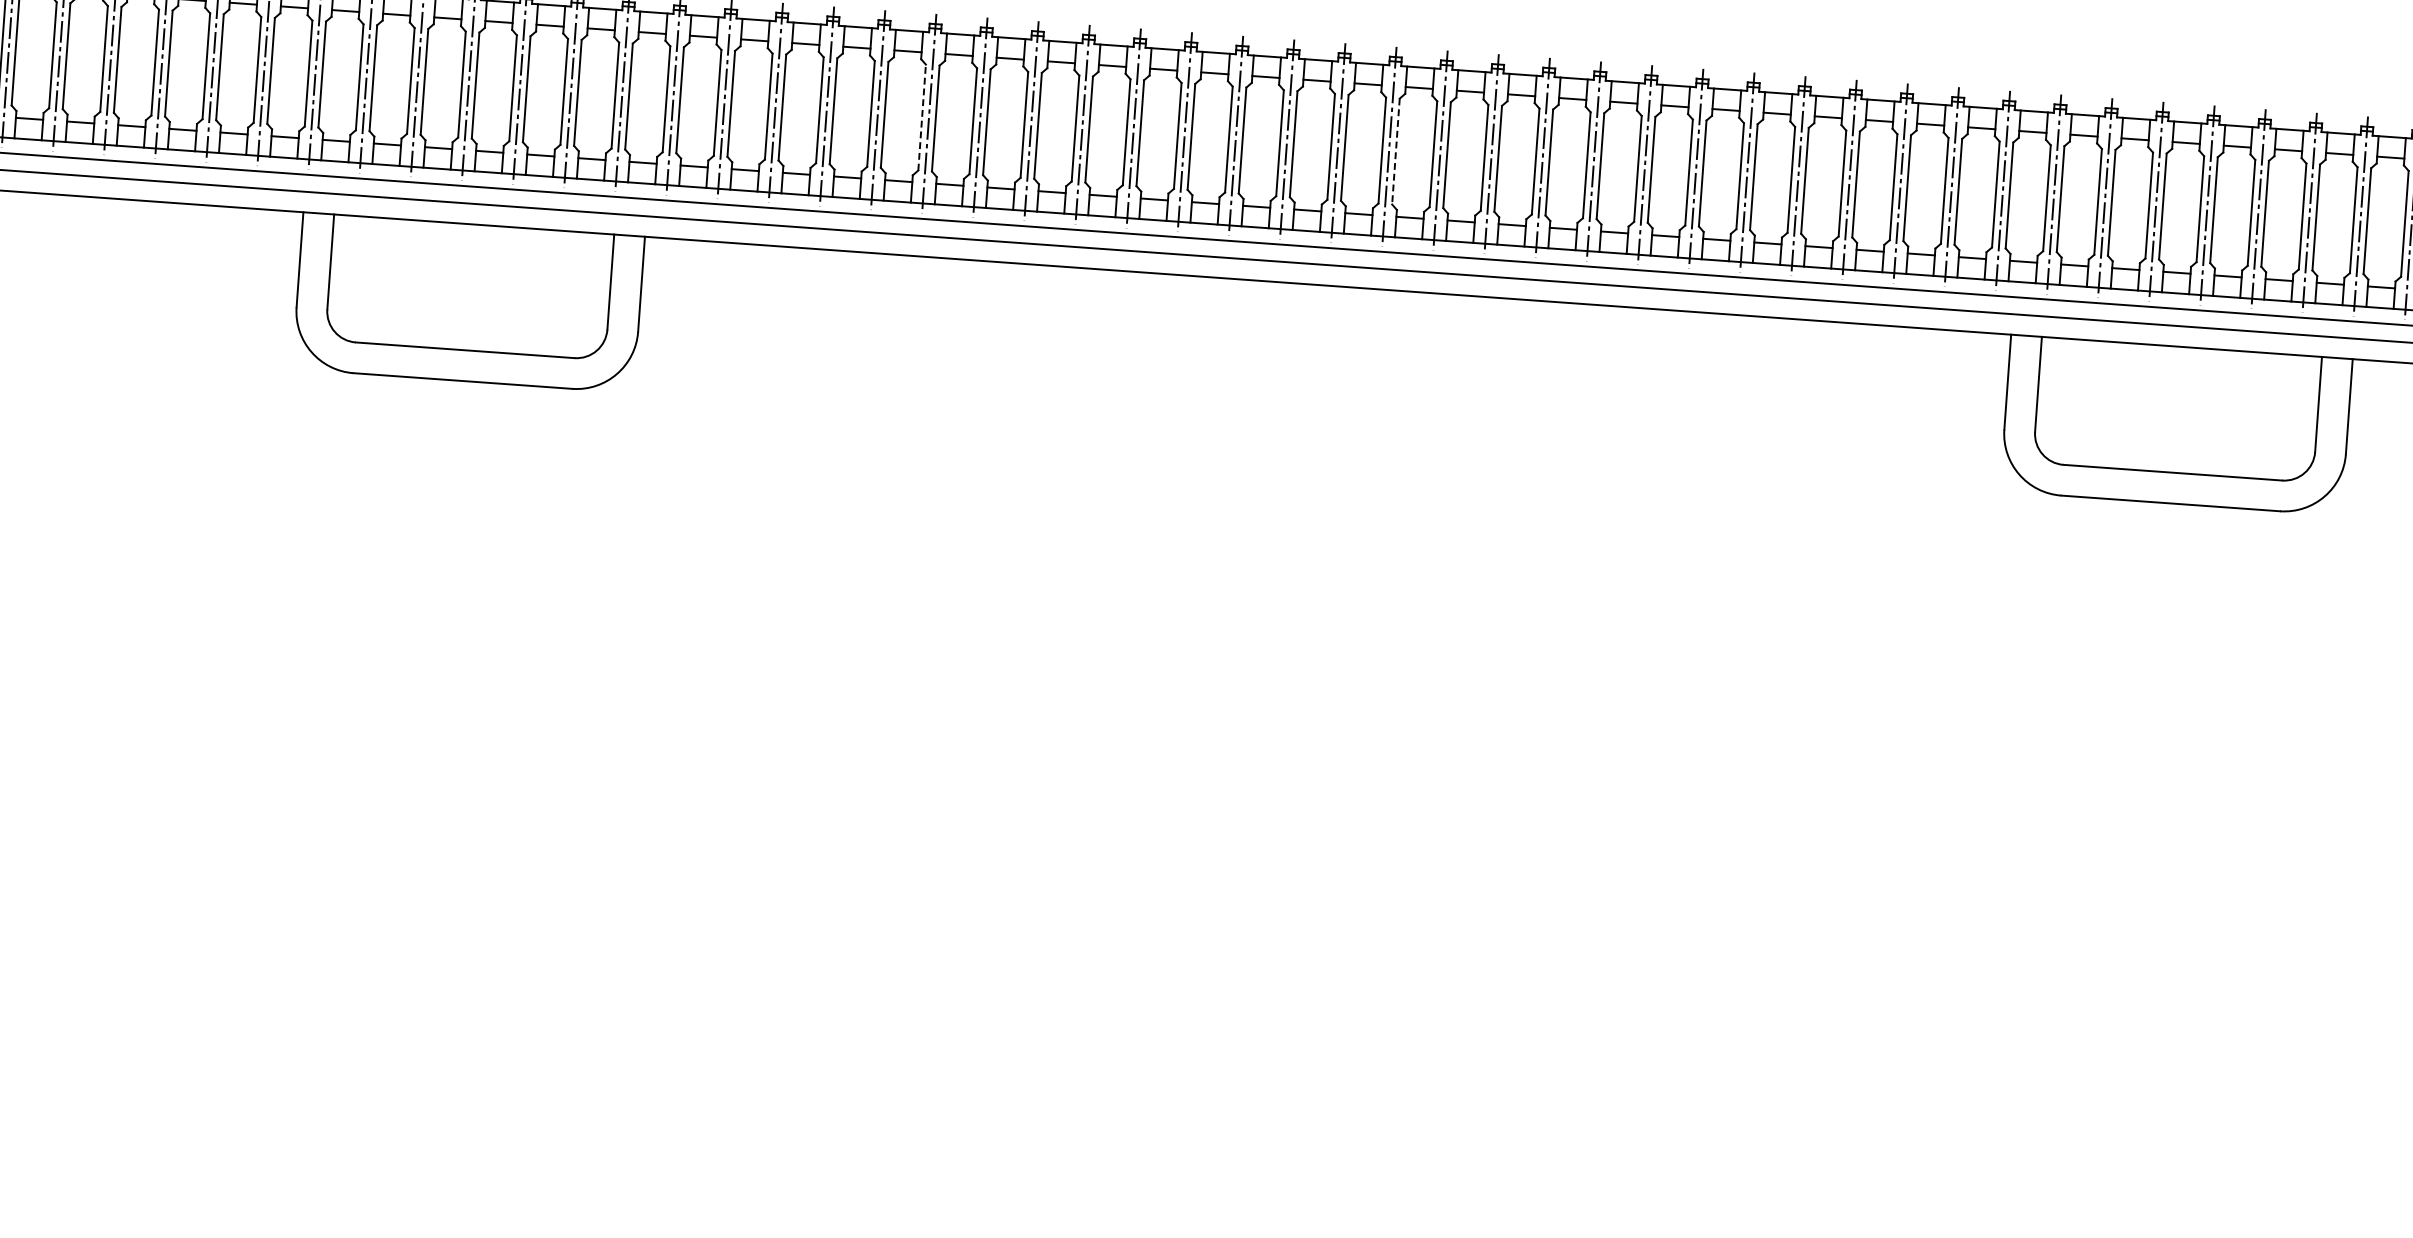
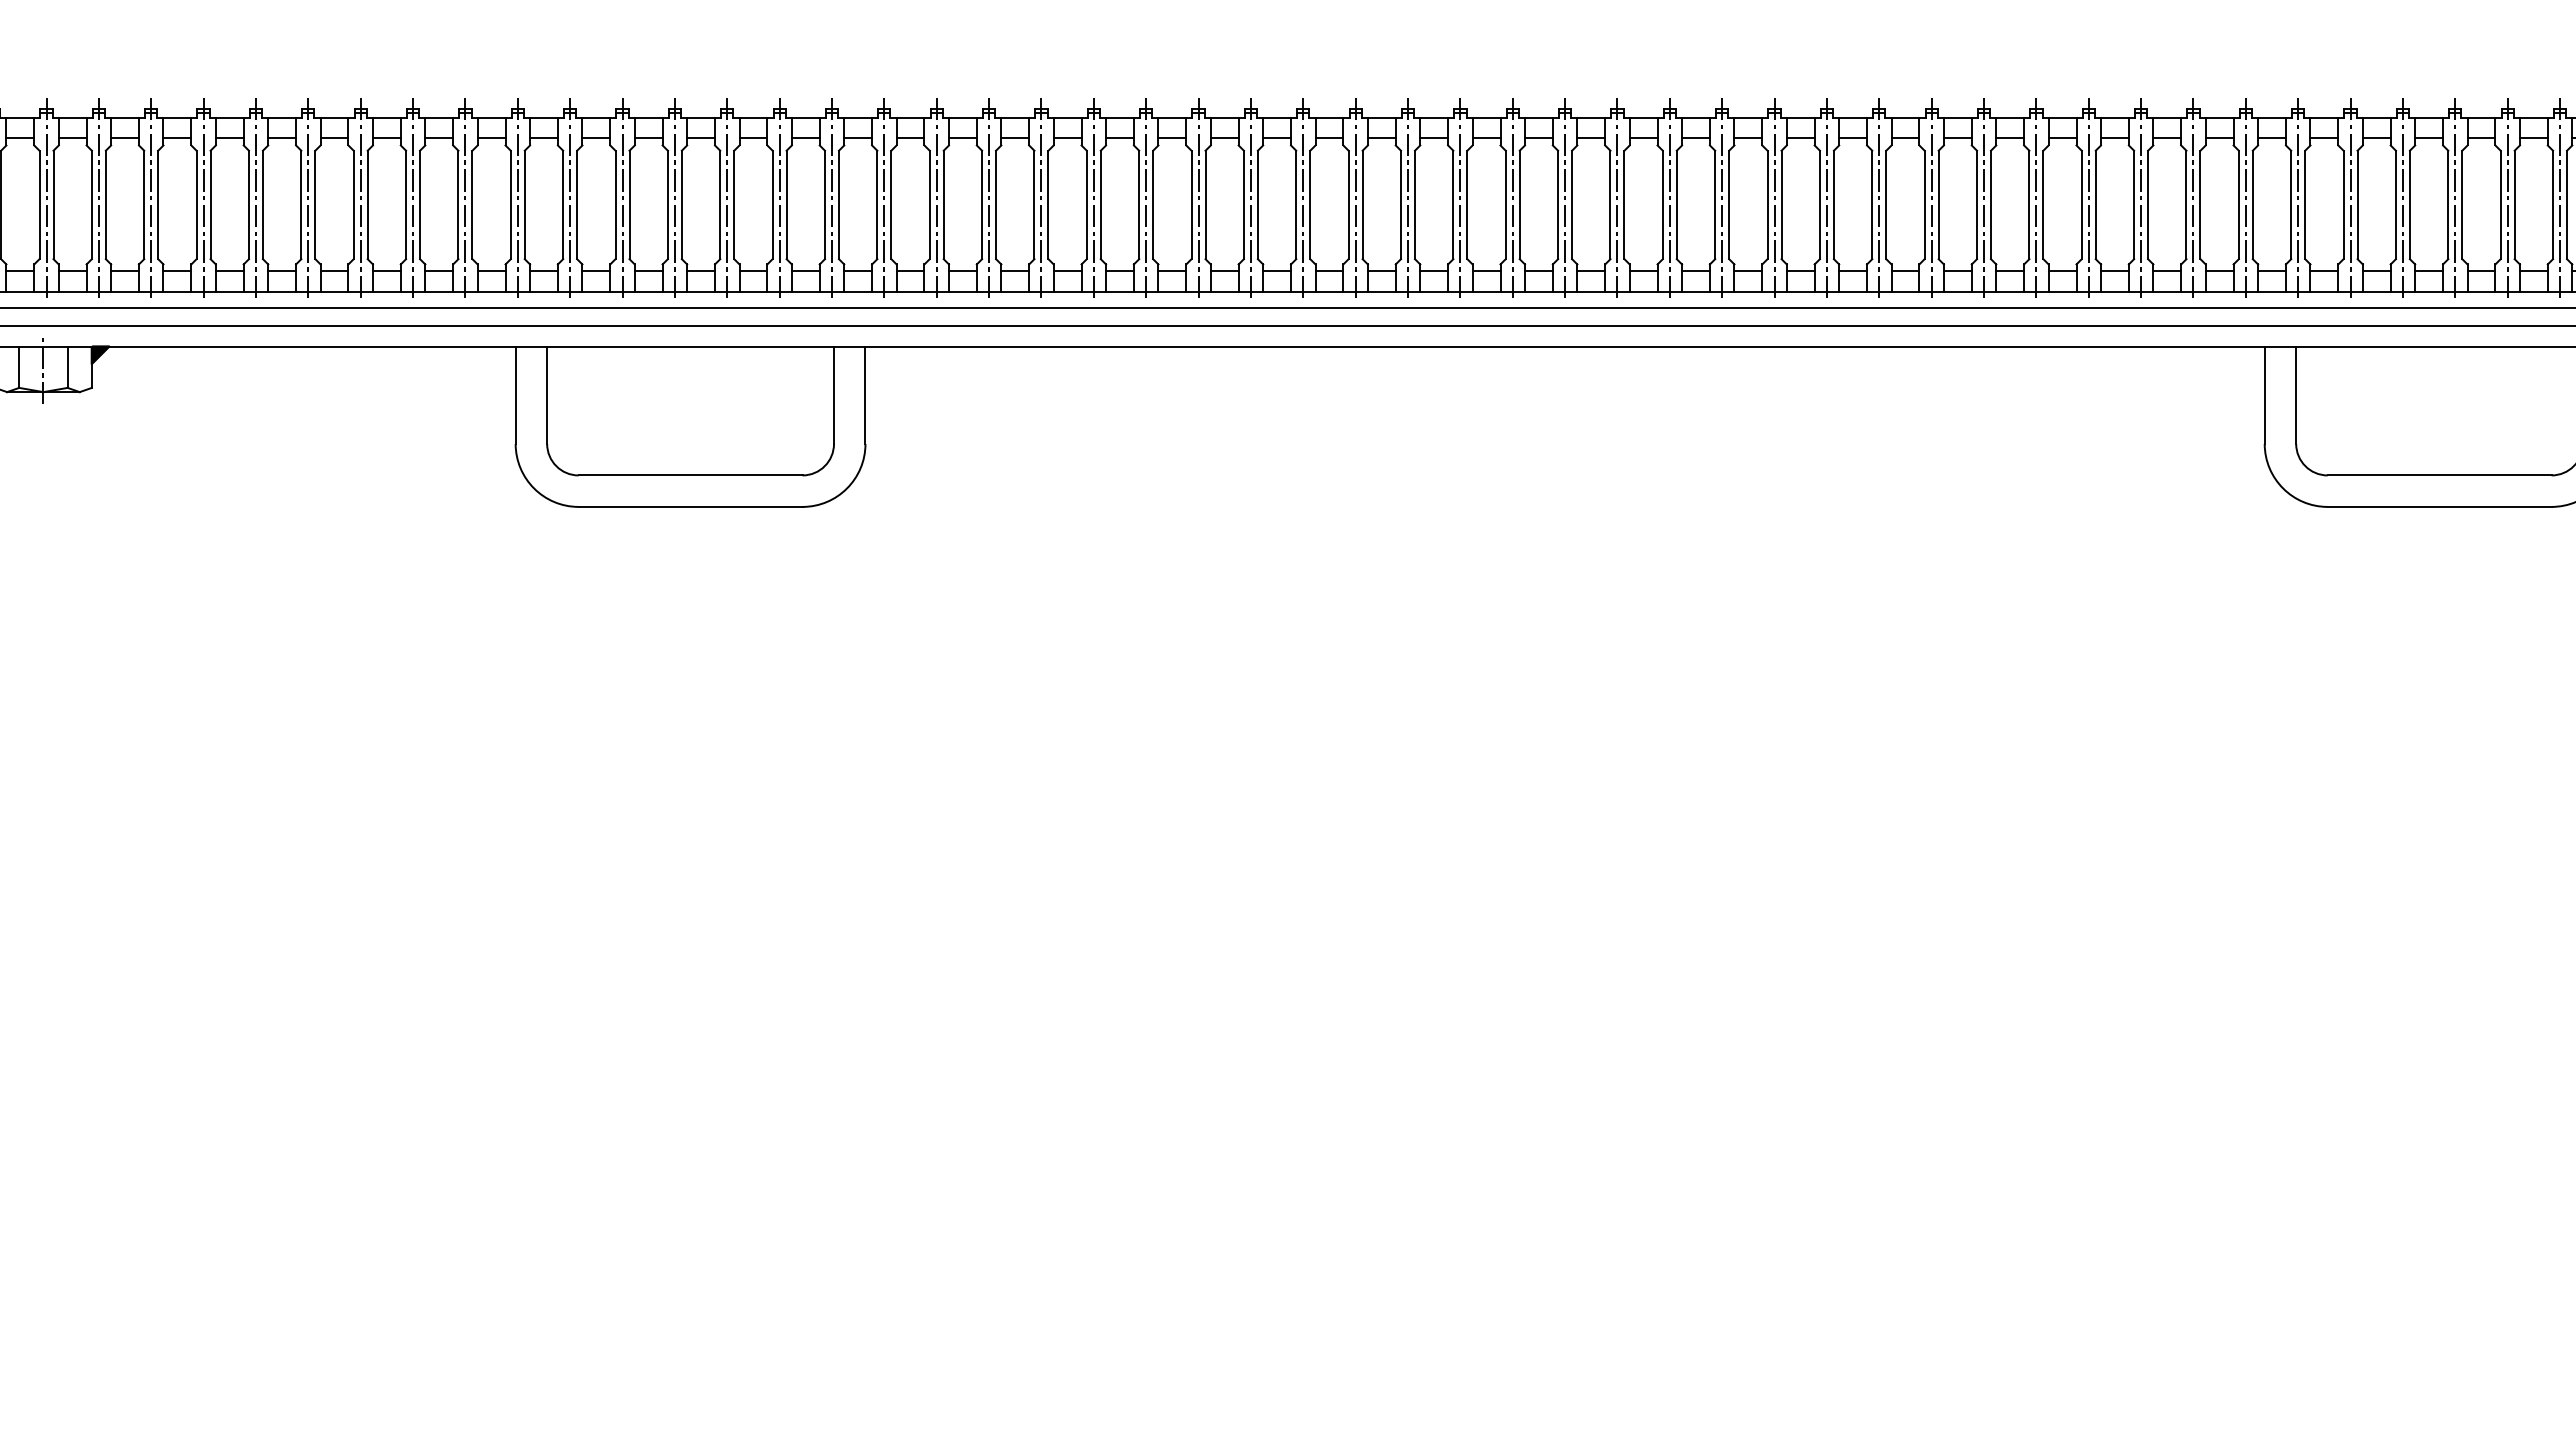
line: (922, 117) -> (1139, 204), dashed -> solid
line: (1395, 152) -> (1624, 205), dashed -> solid

